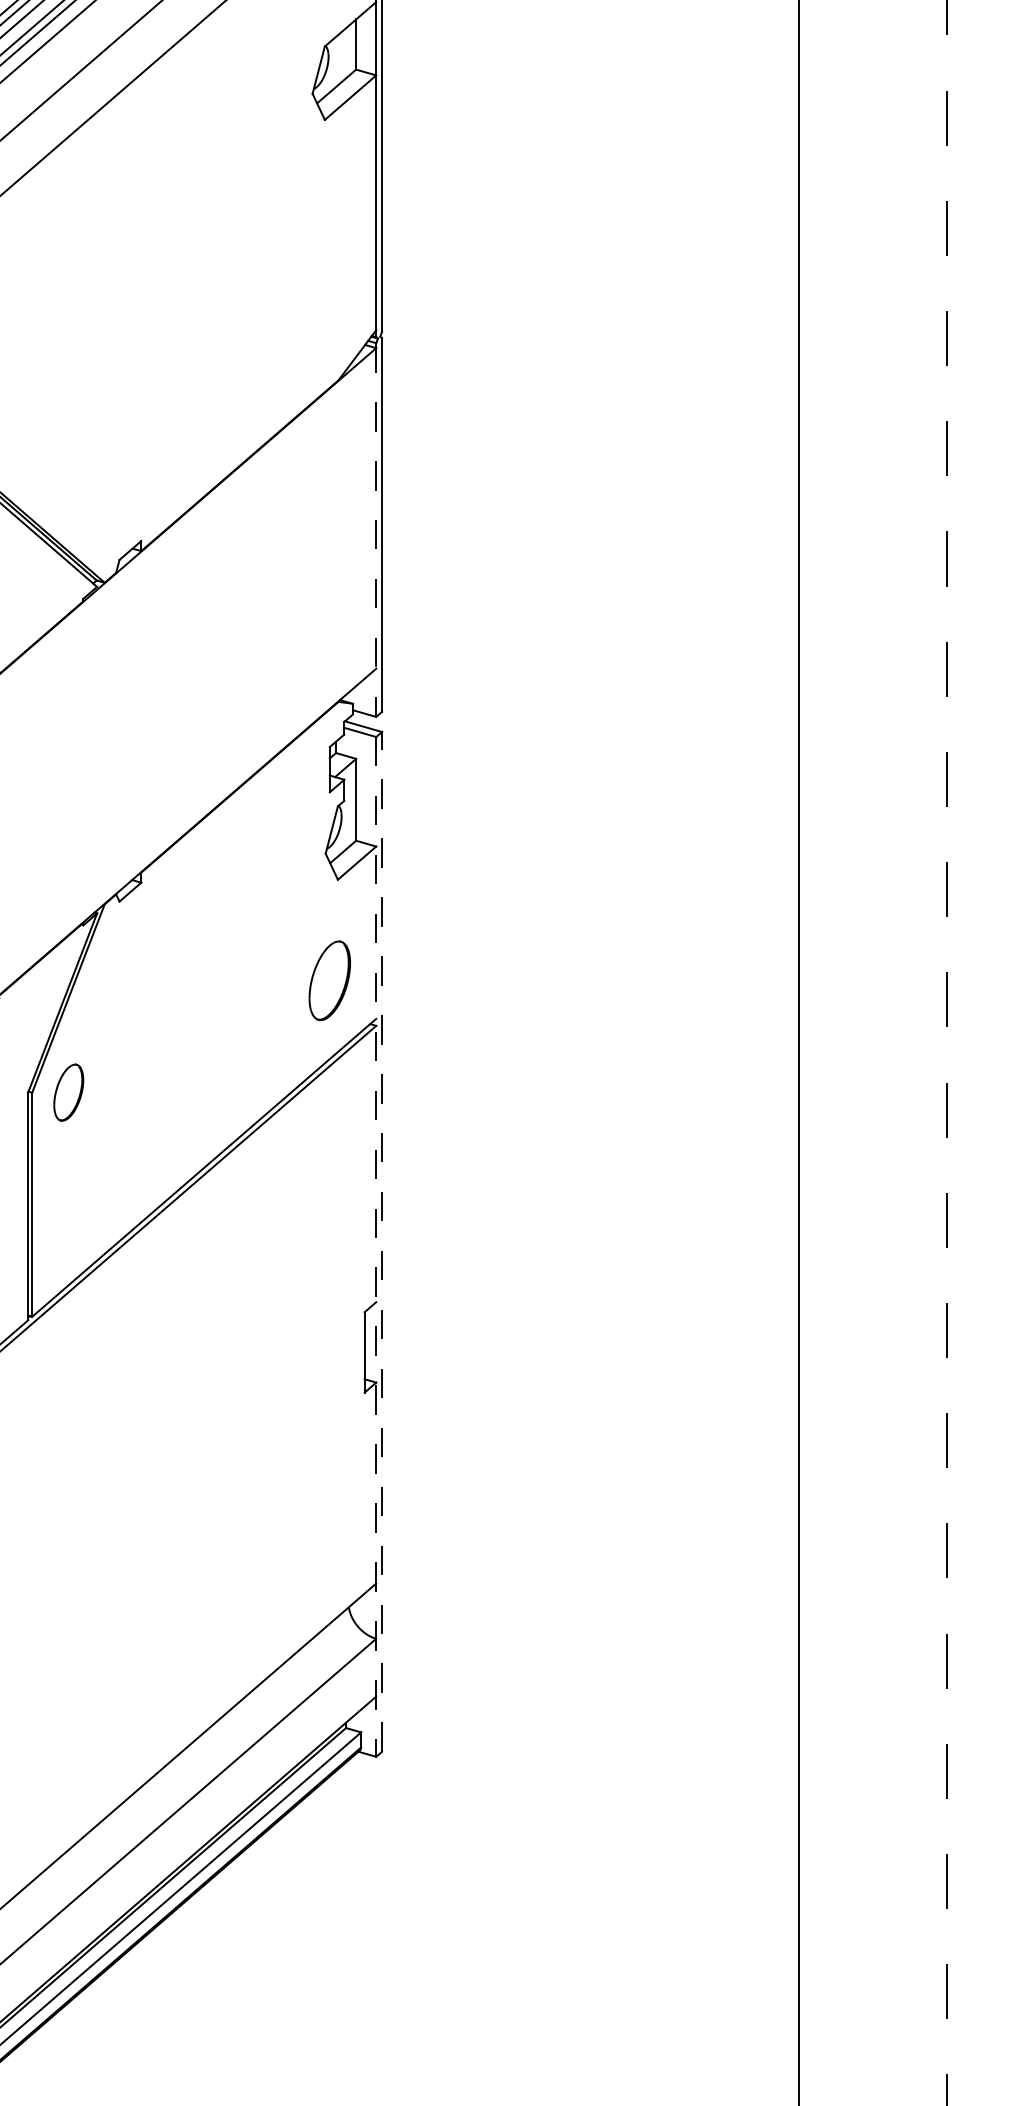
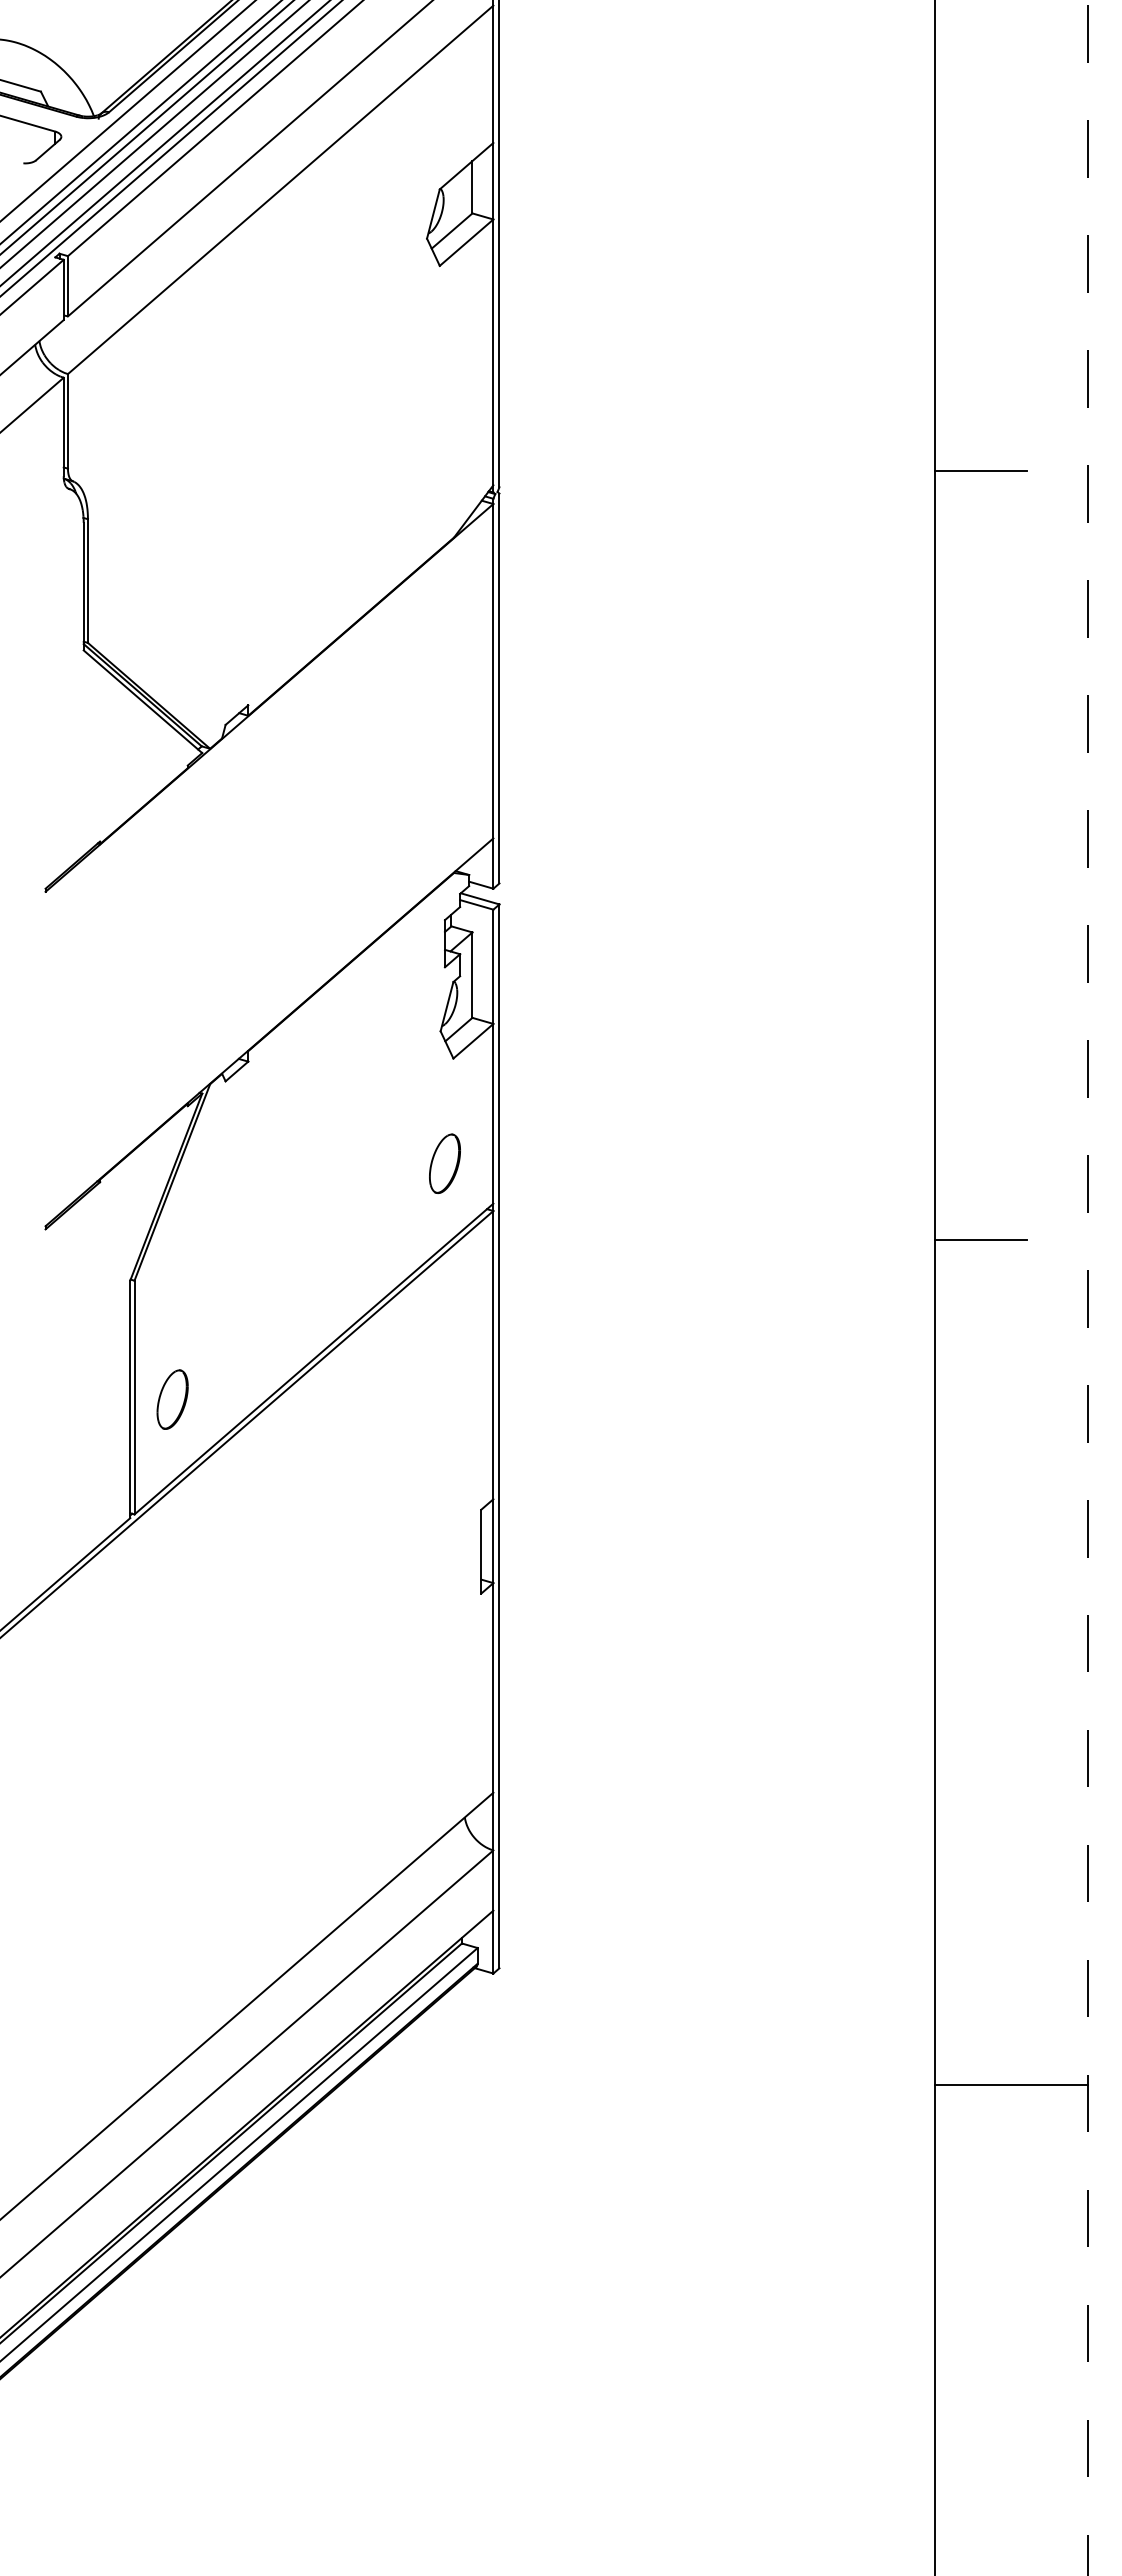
line: (843, 317) -> (980, 471), added
line: (376, 529) -> (493, 693), dashed -> solid
part: (329, 980) -> (444, 1163), size x0.71
line: (843, 1053) -> (980, 1239), added
part: (68, 1092) -> (172, 1399), moved
line: (382, 1242) -> (499, 1436), dashed -> solid
line: (376, 1246) -> (493, 1441), dashed -> solid
line: (872, 1864) -> (1011, 2085), added

